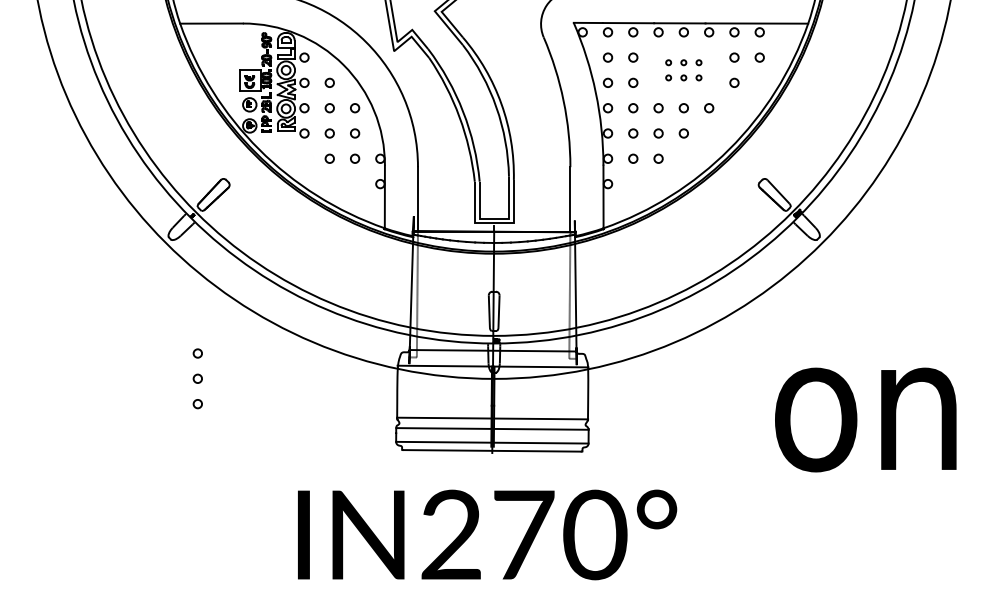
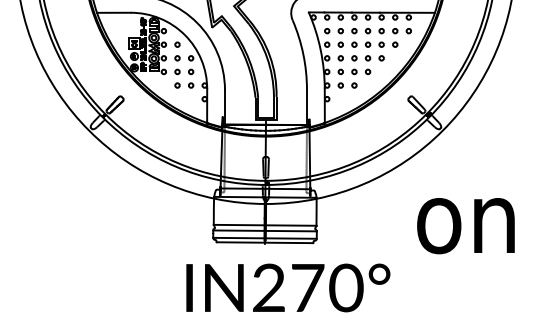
part: (682, 69) -> (367, 37), size x1.67
part: (197, 377) -> (106, 203), removed
text: (487, 534) -> (288, 287), moved

